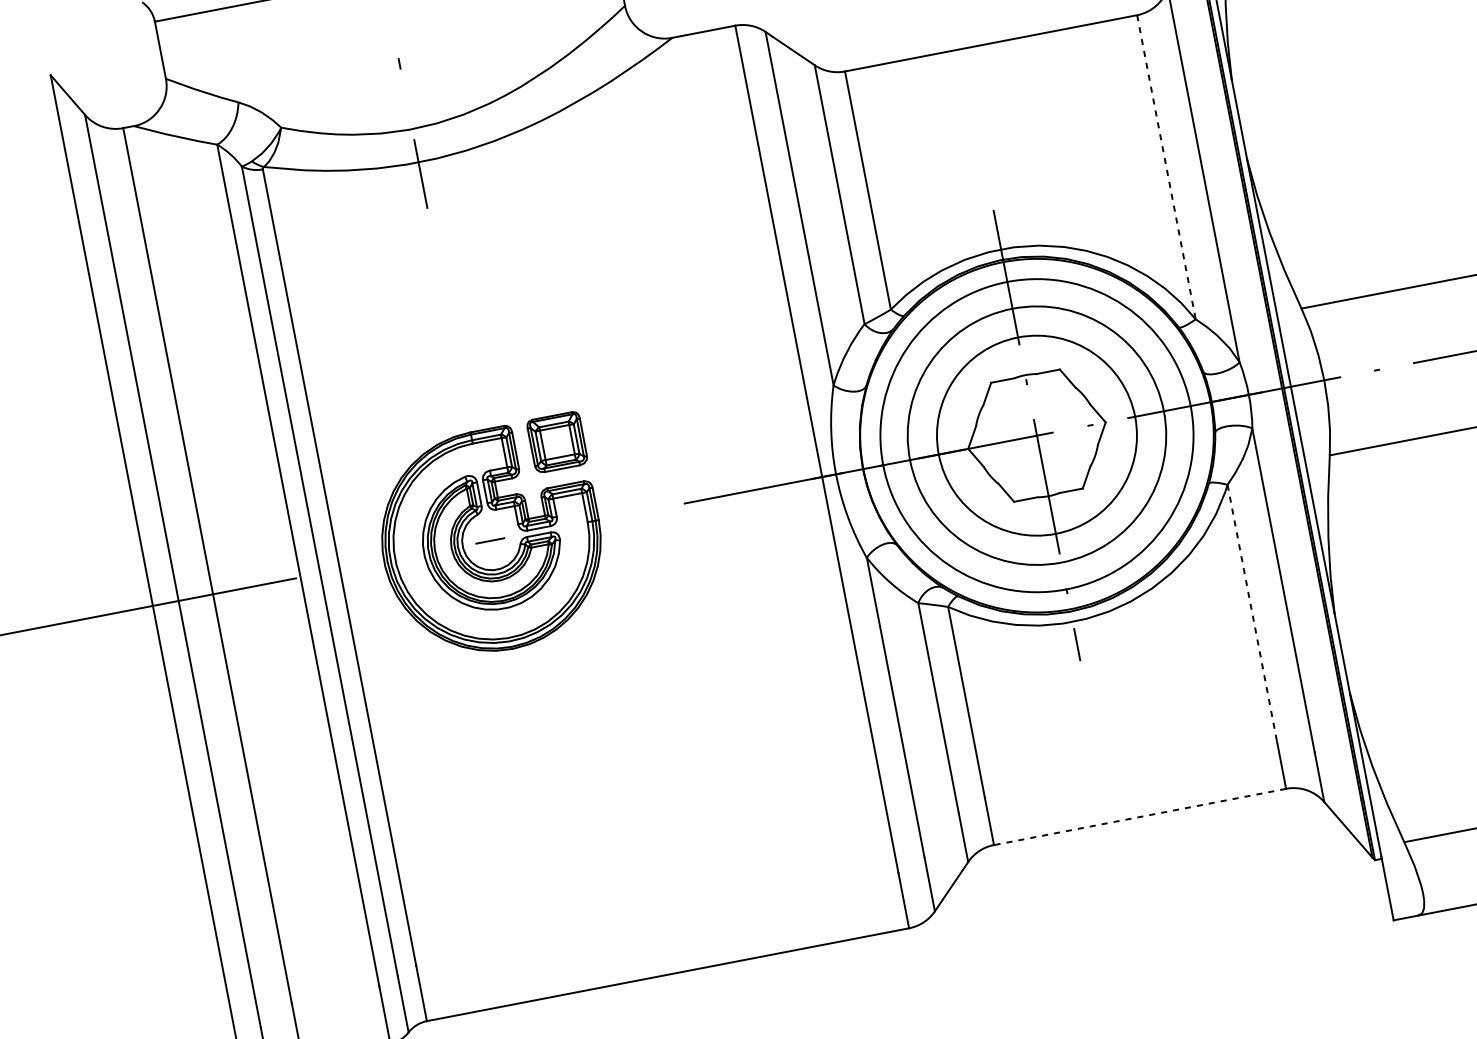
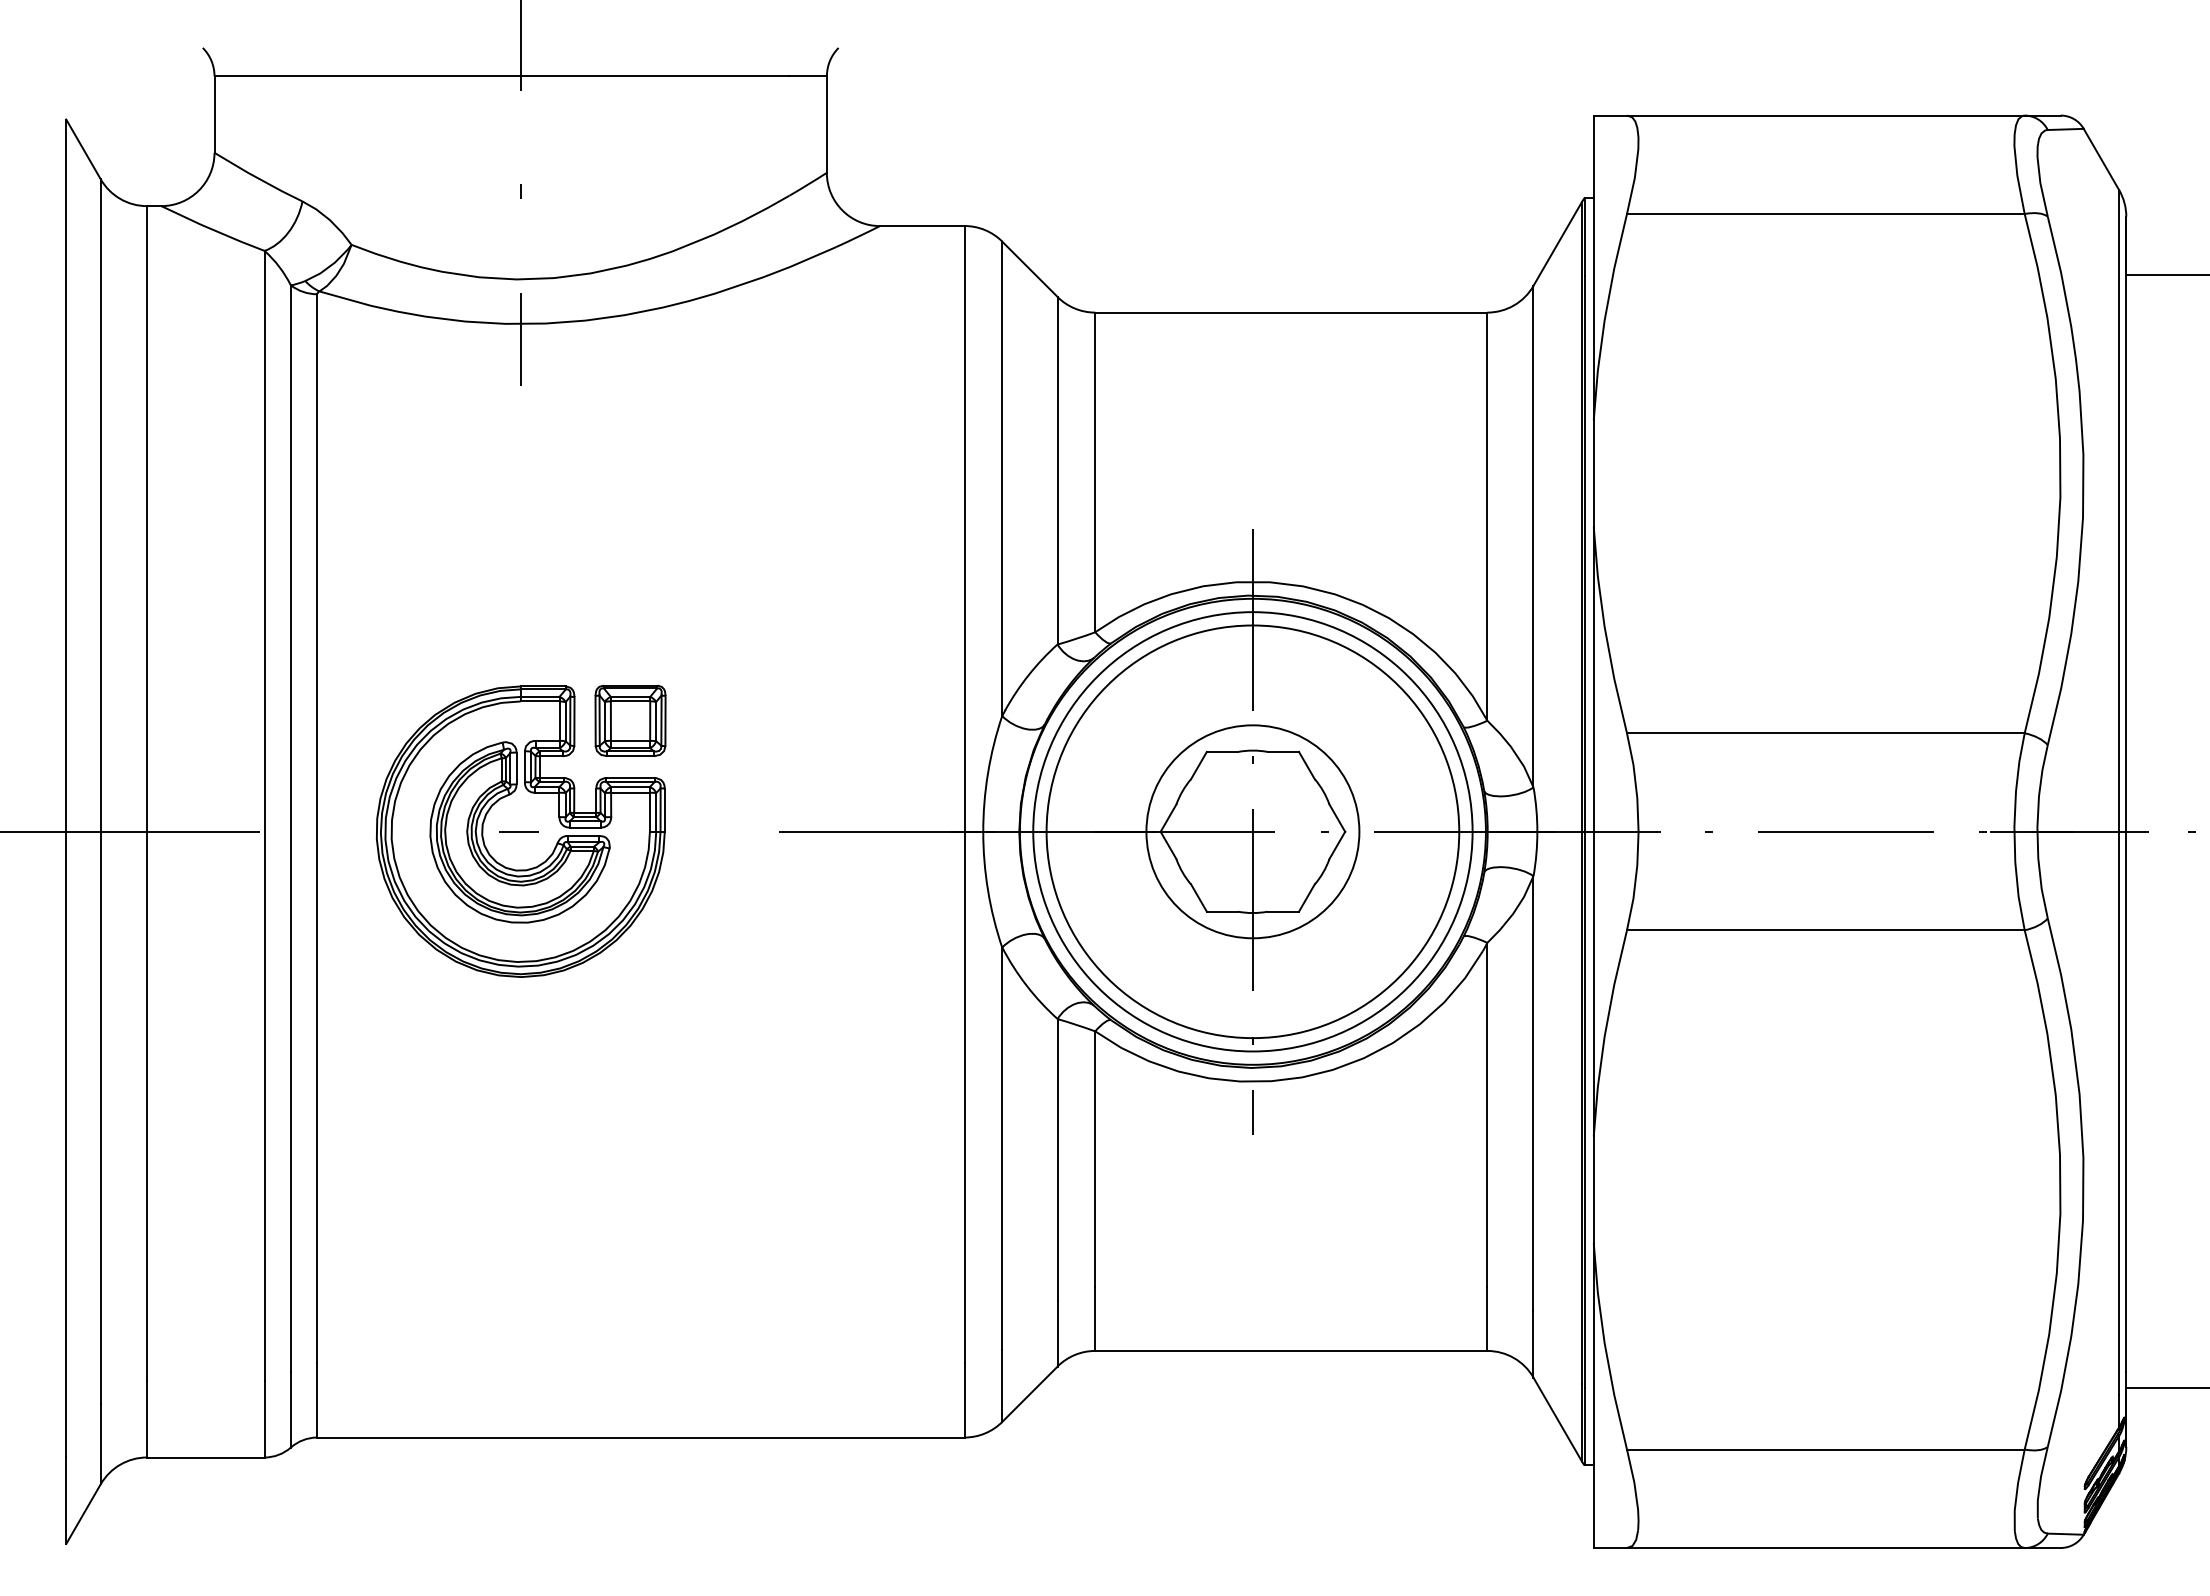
line: (1166, 167) -> (1487, 517), dashed -> solid
circle: (1036, 435) -> (1252, 831), size x0.62
circle: (1036, 435) -> (1252, 831), size x1.67
line: (1252, 613) -> (1487, 1115), dashed -> solid
line: (1139, 817) -> (1290, 1351), dashed -> solid

